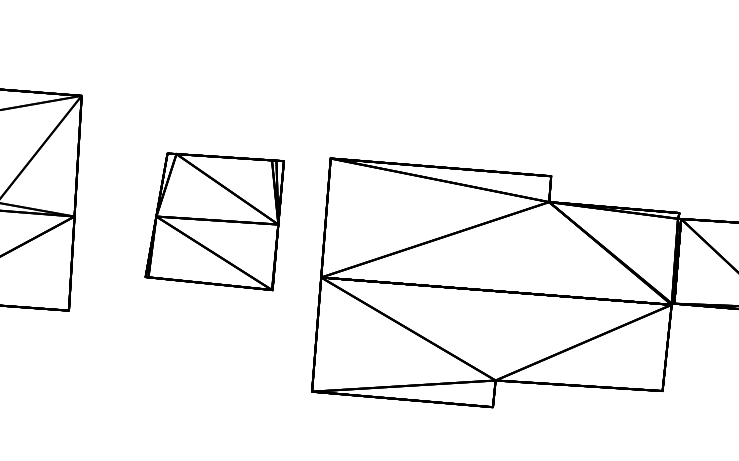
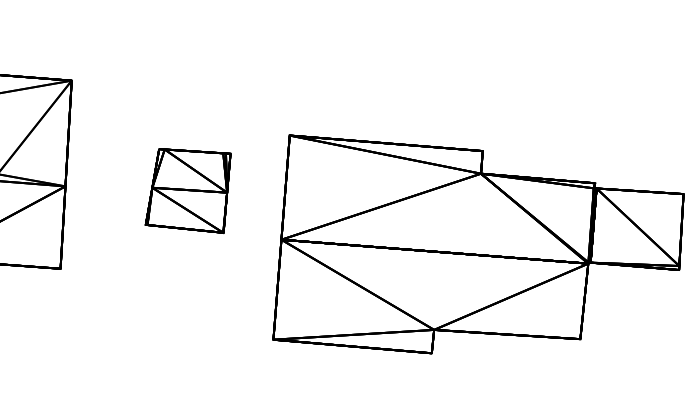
part: (213, 221) -> (187, 190), size x0.7

